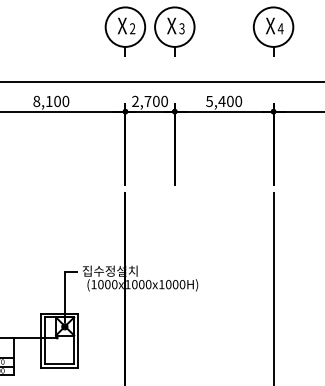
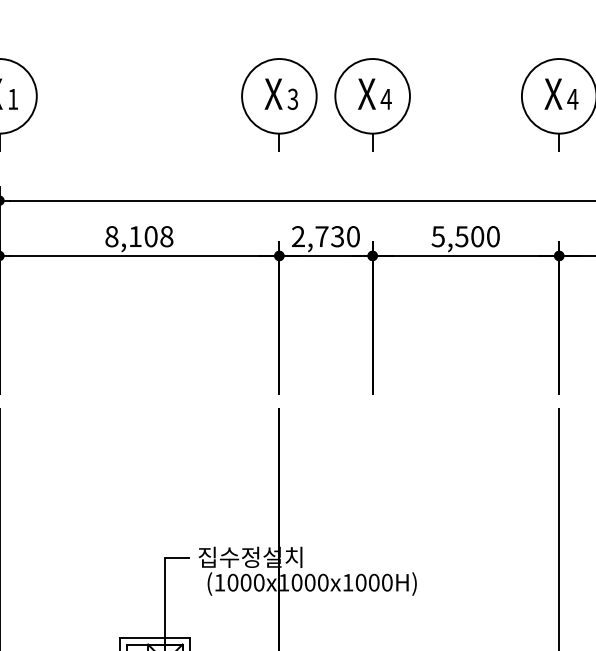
text: (181, 28) -> (385, 98), 3 -> 4
text: (132, 29) -> (292, 100), 2 -> 3
text: (65, 101) -> (166, 236), 8,100 -> 8,108
text: (155, 101) -> (336, 236), 2,700 -> 2,730
text: (221, 101) -> (460, 236), 5,400 -> 5,500

